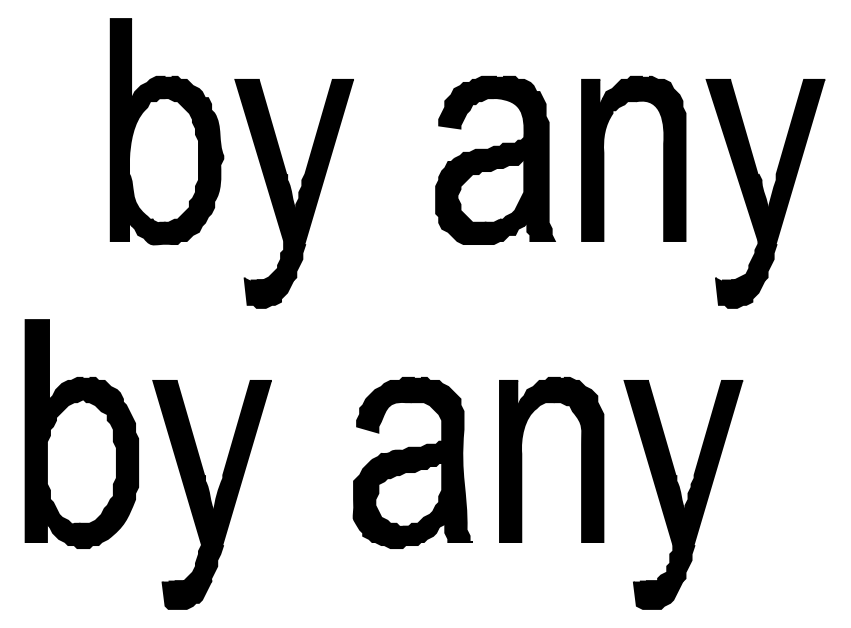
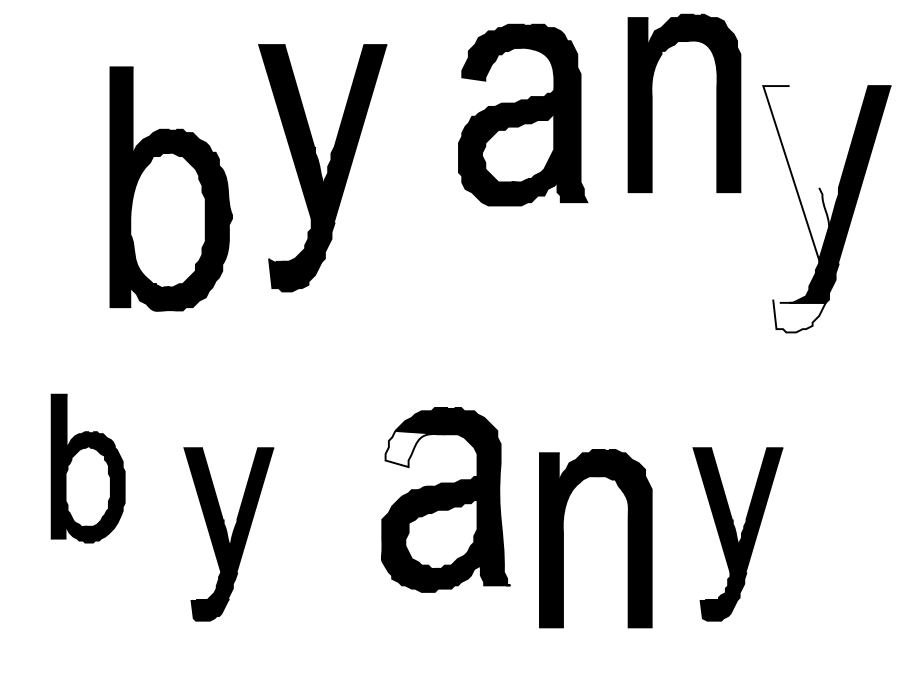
part: (166, 131) -> (170, 188), moved
part: (604, 158) -> (652, 103), moved
part: (495, 159) -> (523, 114), moved
fill: (737, 160) -> (796, 173), removed
part: (294, 194) -> (322, 168), moved
fill: (740, 292) -> (799, 315), removed
fill: (383, 415) -> (414, 448), removed
part: (81, 433) -> (87, 468), size x0.6
part: (521, 459) -> (563, 538), moved
part: (211, 494) -> (228, 534), size x0.7
part: (682, 494) -> (737, 534), size x0.7

